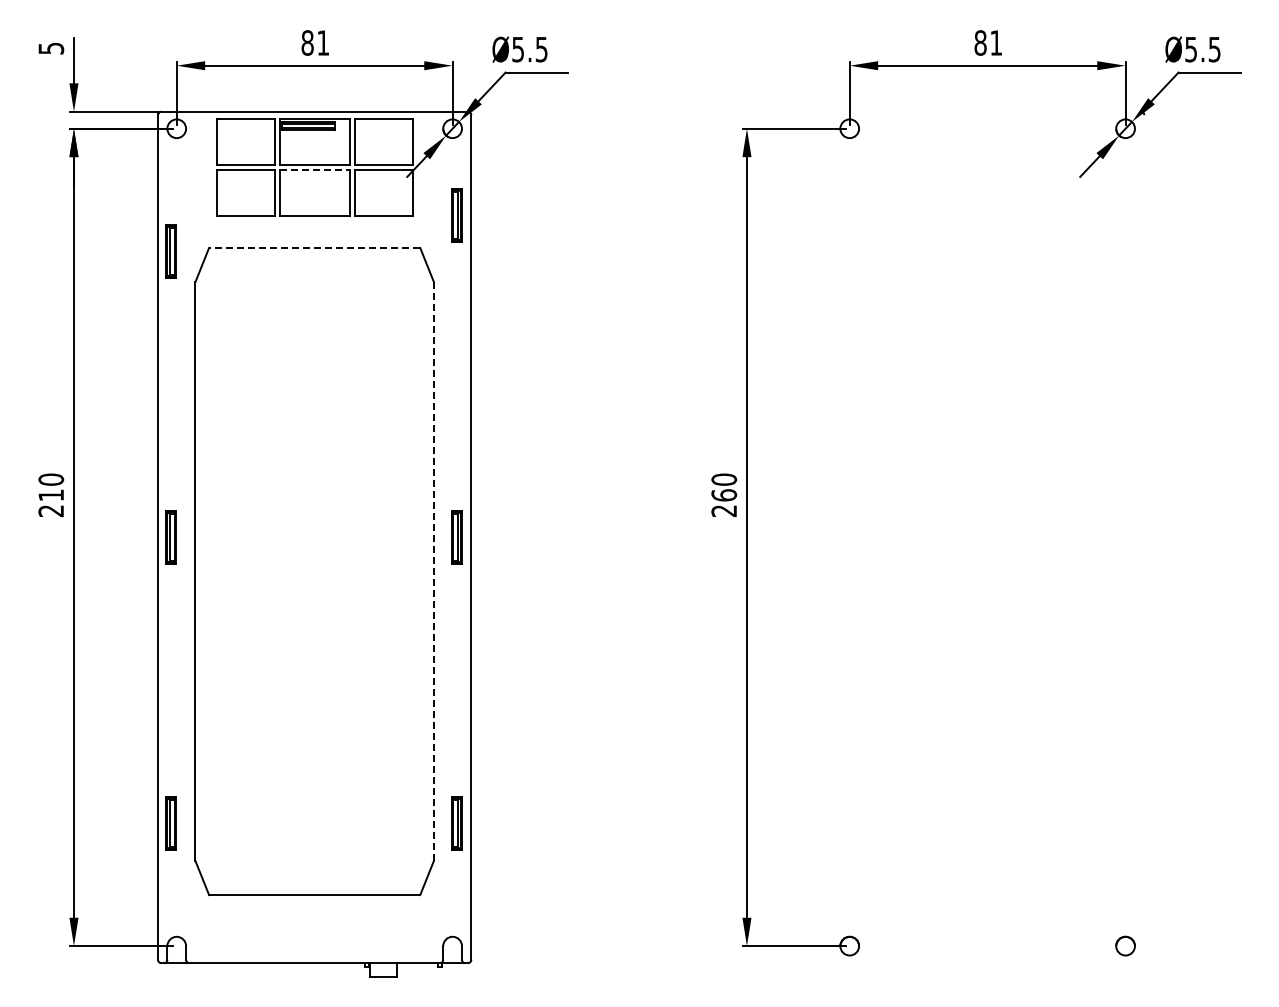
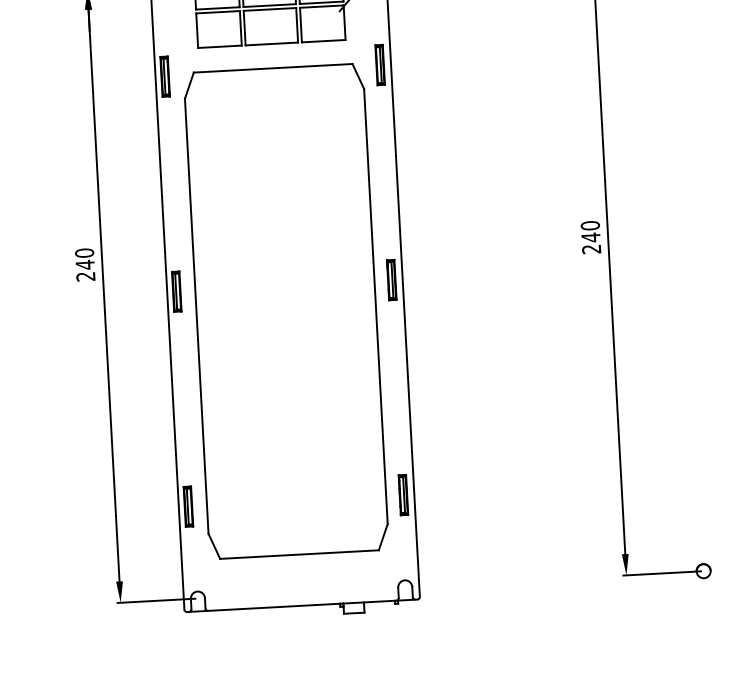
line: (314, 169) -> (269, 9), dashed -> solid
part: (456, 215) -> (379, 65), moved
line: (314, 247) -> (273, 67), dashed -> solid
text: (50, 495) -> (84, 265), 210 -> 240
text: (724, 495) -> (591, 237), 260 -> 240
line: (433, 571) -> (375, 306), dashed -> solid

